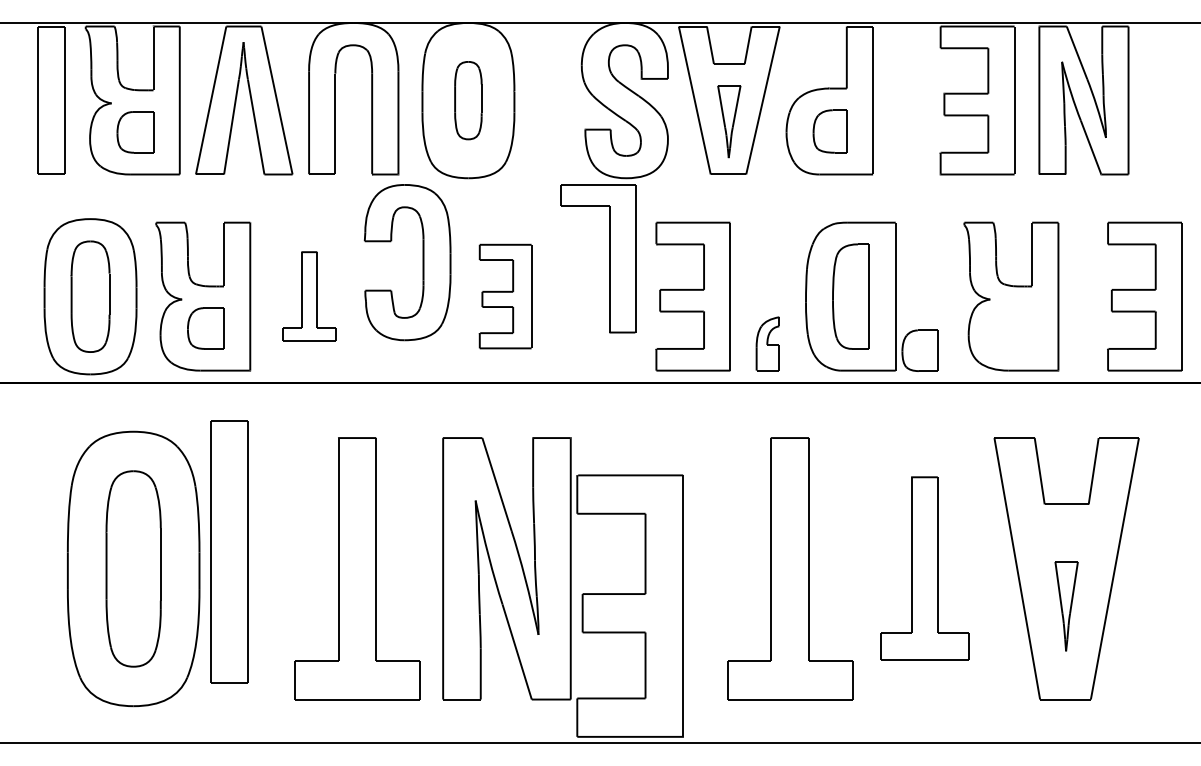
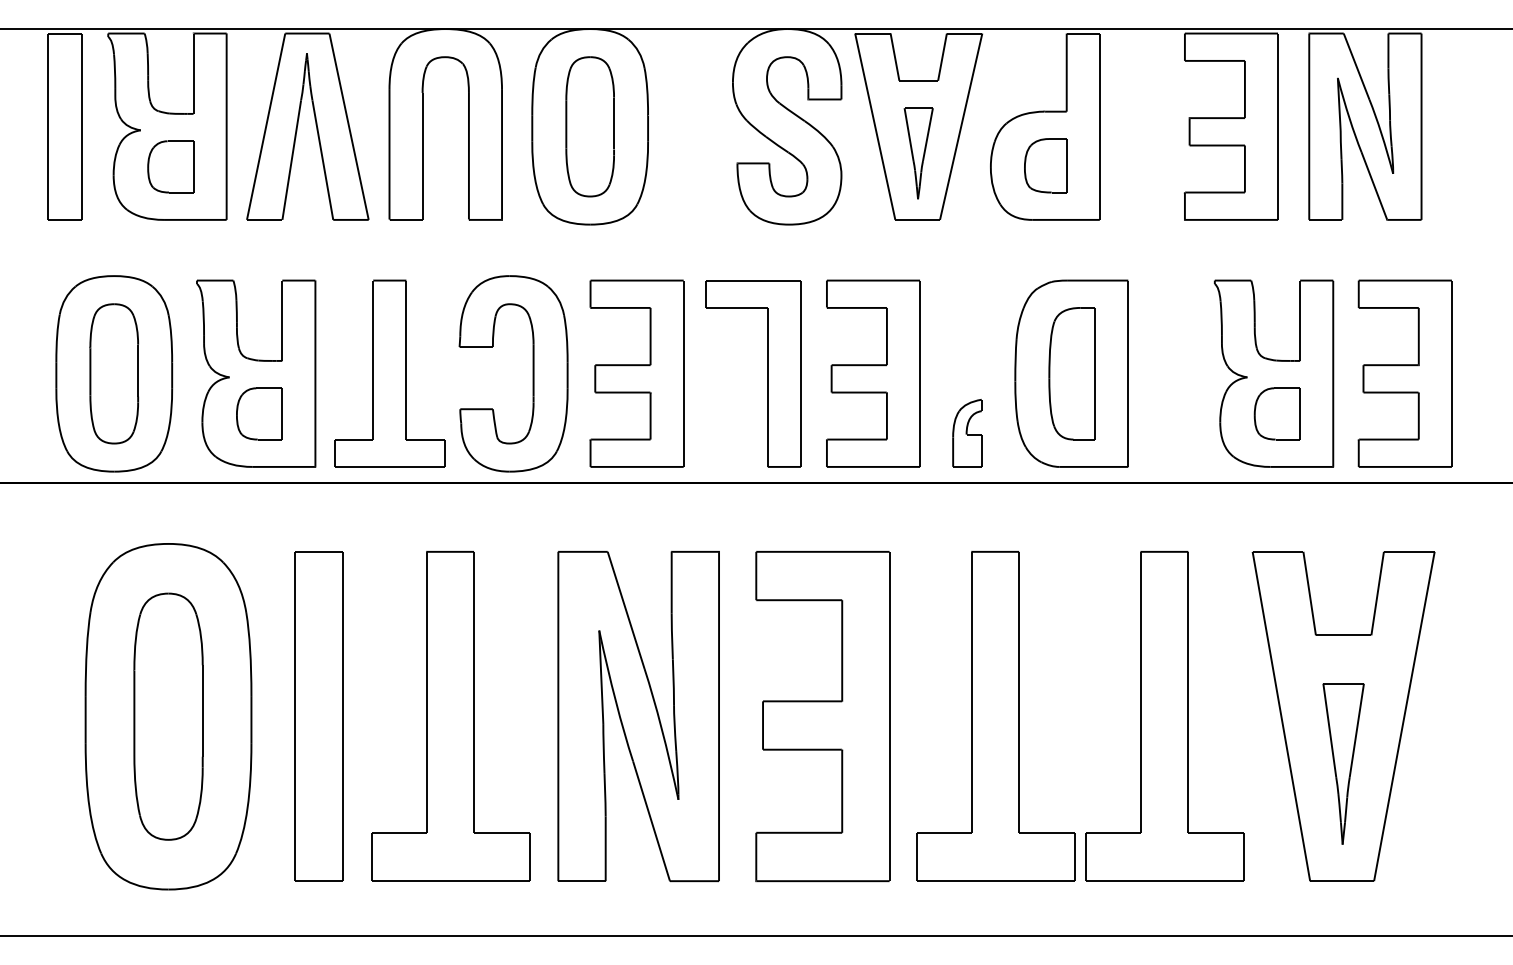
part: (467, 100) -> (589, 126), size x1.43
part: (609, 258) -> (767, 373), moved
part: (422, 262) -> (532, 373), moved
part: (309, 296) -> (389, 373), size x1.67
part: (505, 296) -> (636, 373), size x1.43
part: (1144, 296) -> (1404, 373), moved
part: (919, 350) -> (1276, 413), moved
part: (228, 552) -> (318, 716), moved
part: (924, 568) -> (1164, 716), size x1.43
part: (629, 606) -> (822, 716), moved
part: (1066, 606) -> (1343, 763), size x1.43

